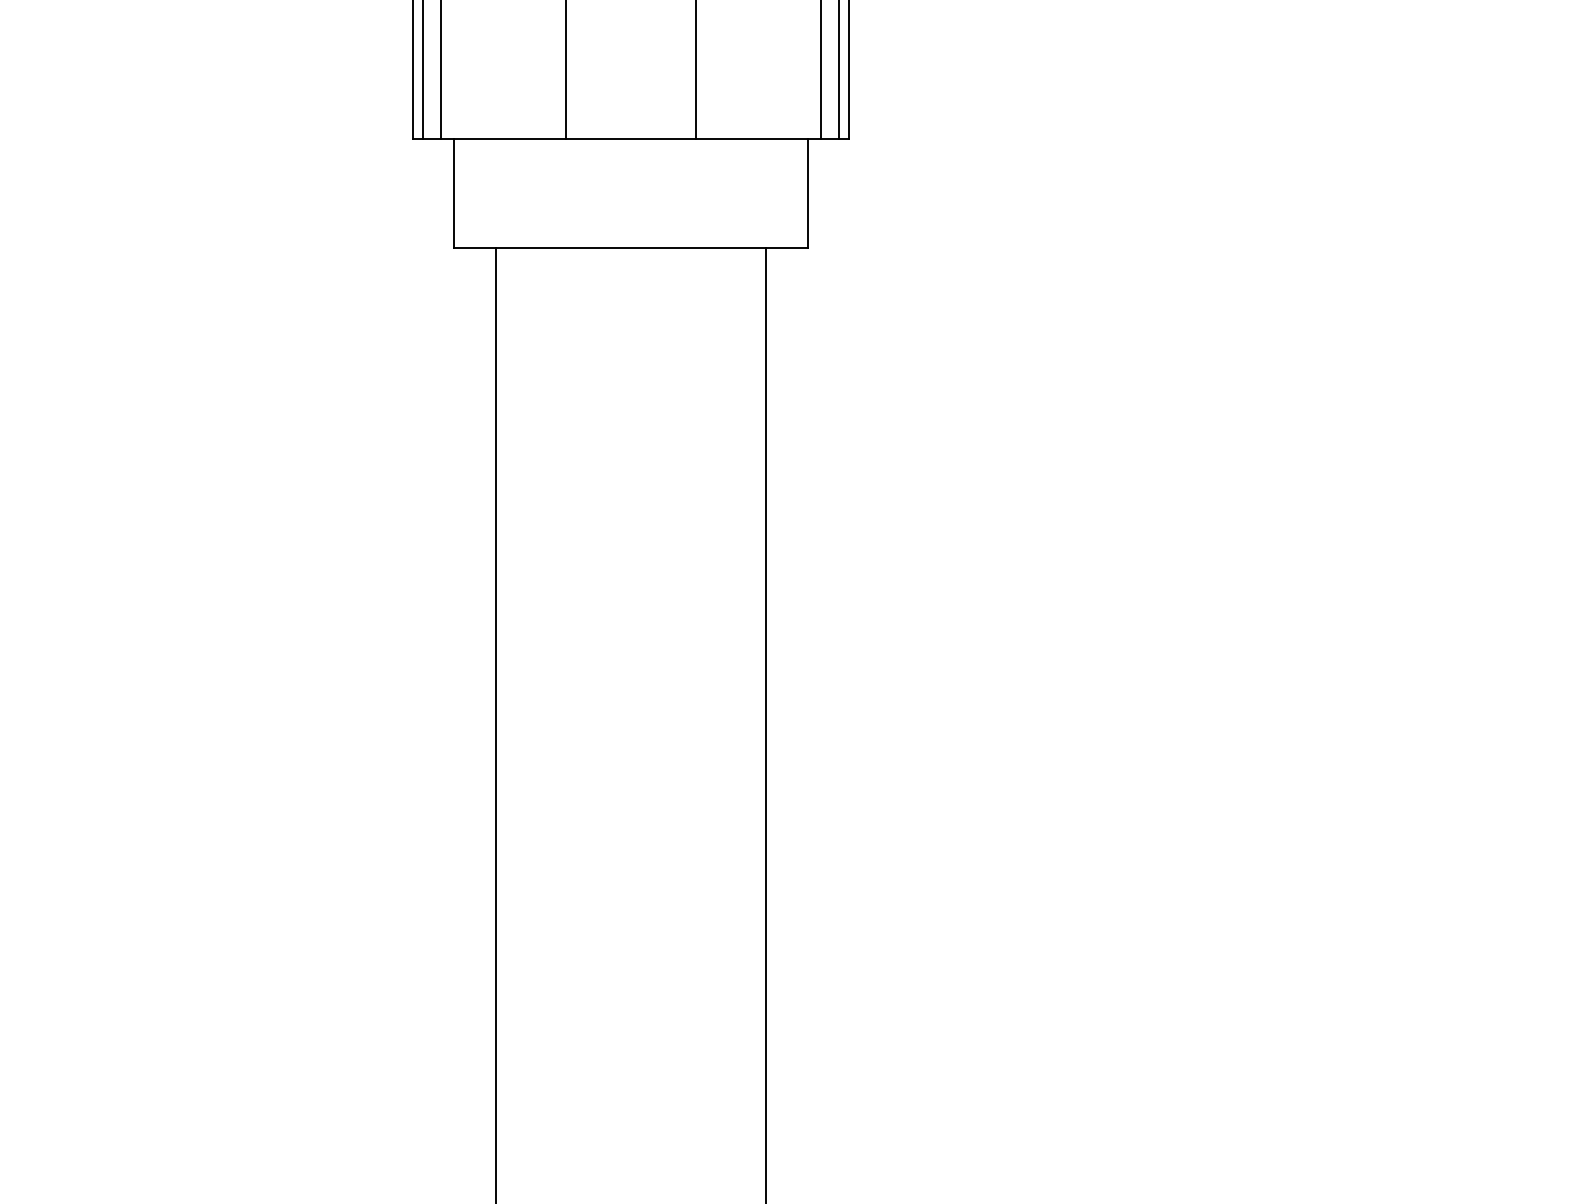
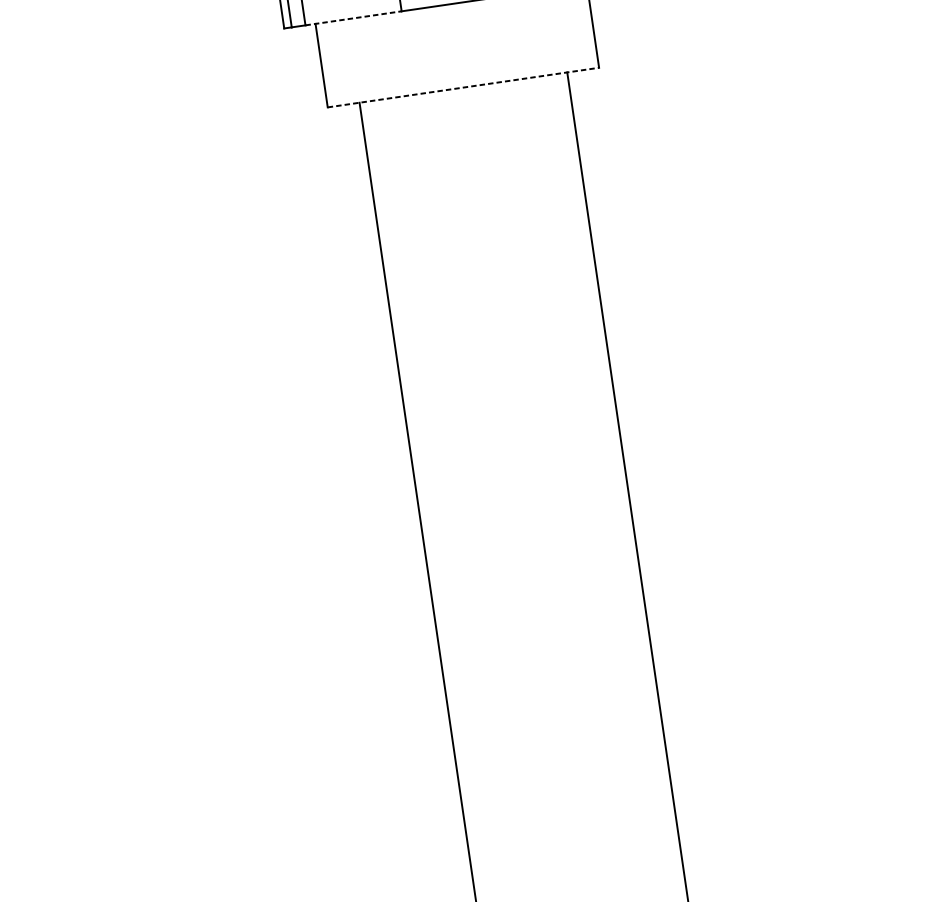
line: (503, 138) -> (353, 18), solid -> dashed
line: (631, 247) -> (463, 87), solid -> dashed

